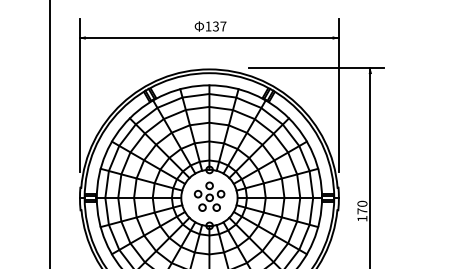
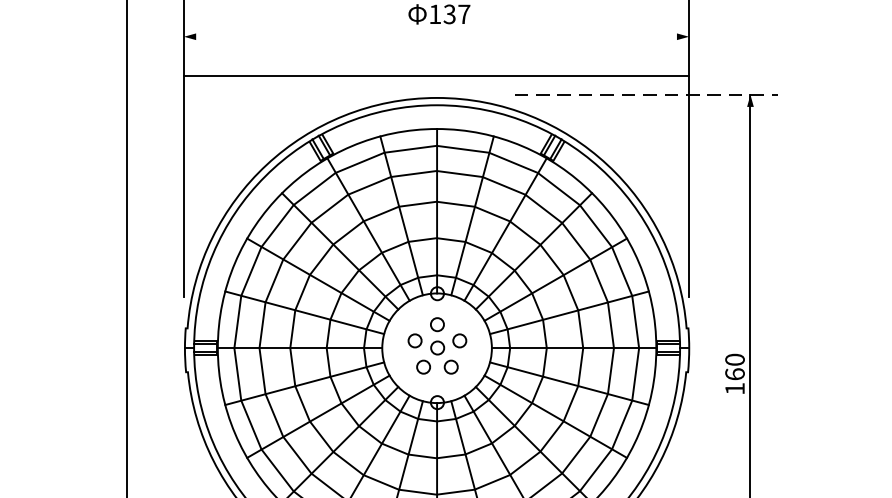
line: (208, 38) -> (435, 76), moved
line: (316, 67) -> (645, 94), solid -> dashed
text: (362, 211) -> (735, 374), 170 -> 160

